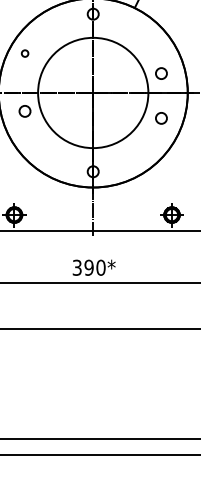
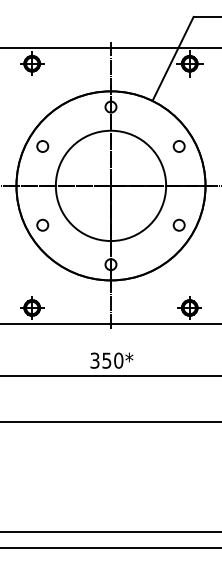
circle: (24, 53) -> (42, 146), size x1.67
circle: (160, 73) -> (178, 146), moved
circle: (24, 110) -> (42, 224), moved
circle: (160, 117) -> (178, 224), moved
text: (88, 267) -> (106, 360), 390* -> 350*

